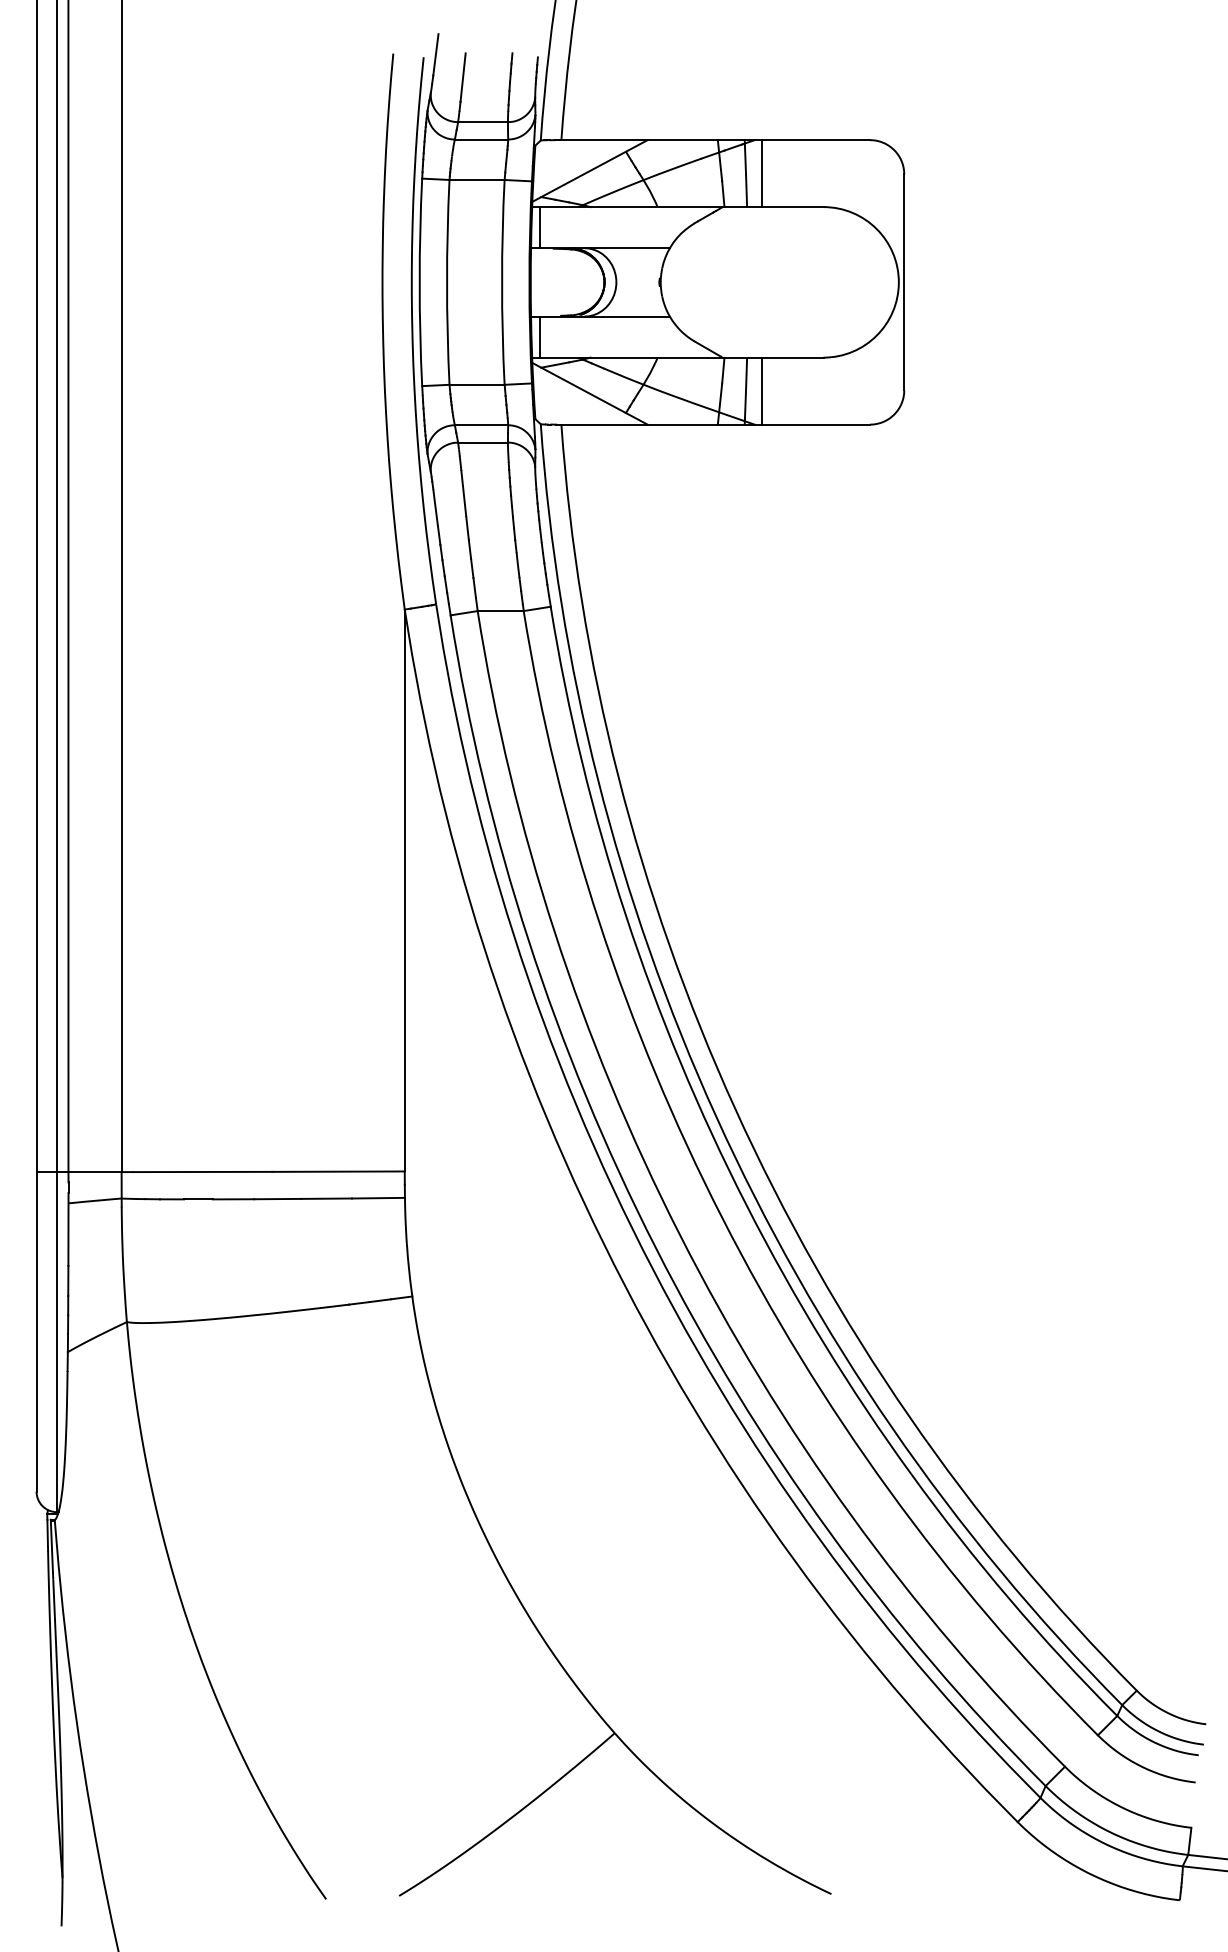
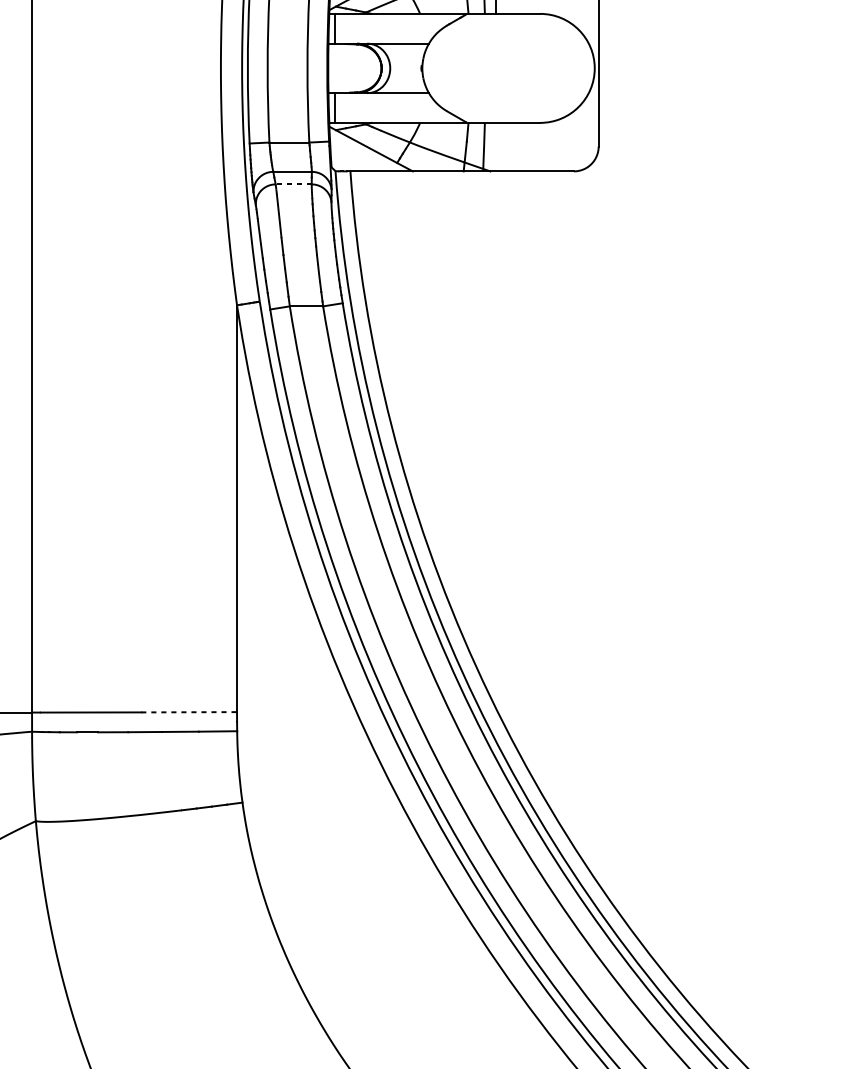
line: (761, 390) -> (495, 146), removed
line: (483, 442) -> (294, 184), solid -> dashed
line: (339, 1171) -> (189, 712), solid -> dashed

